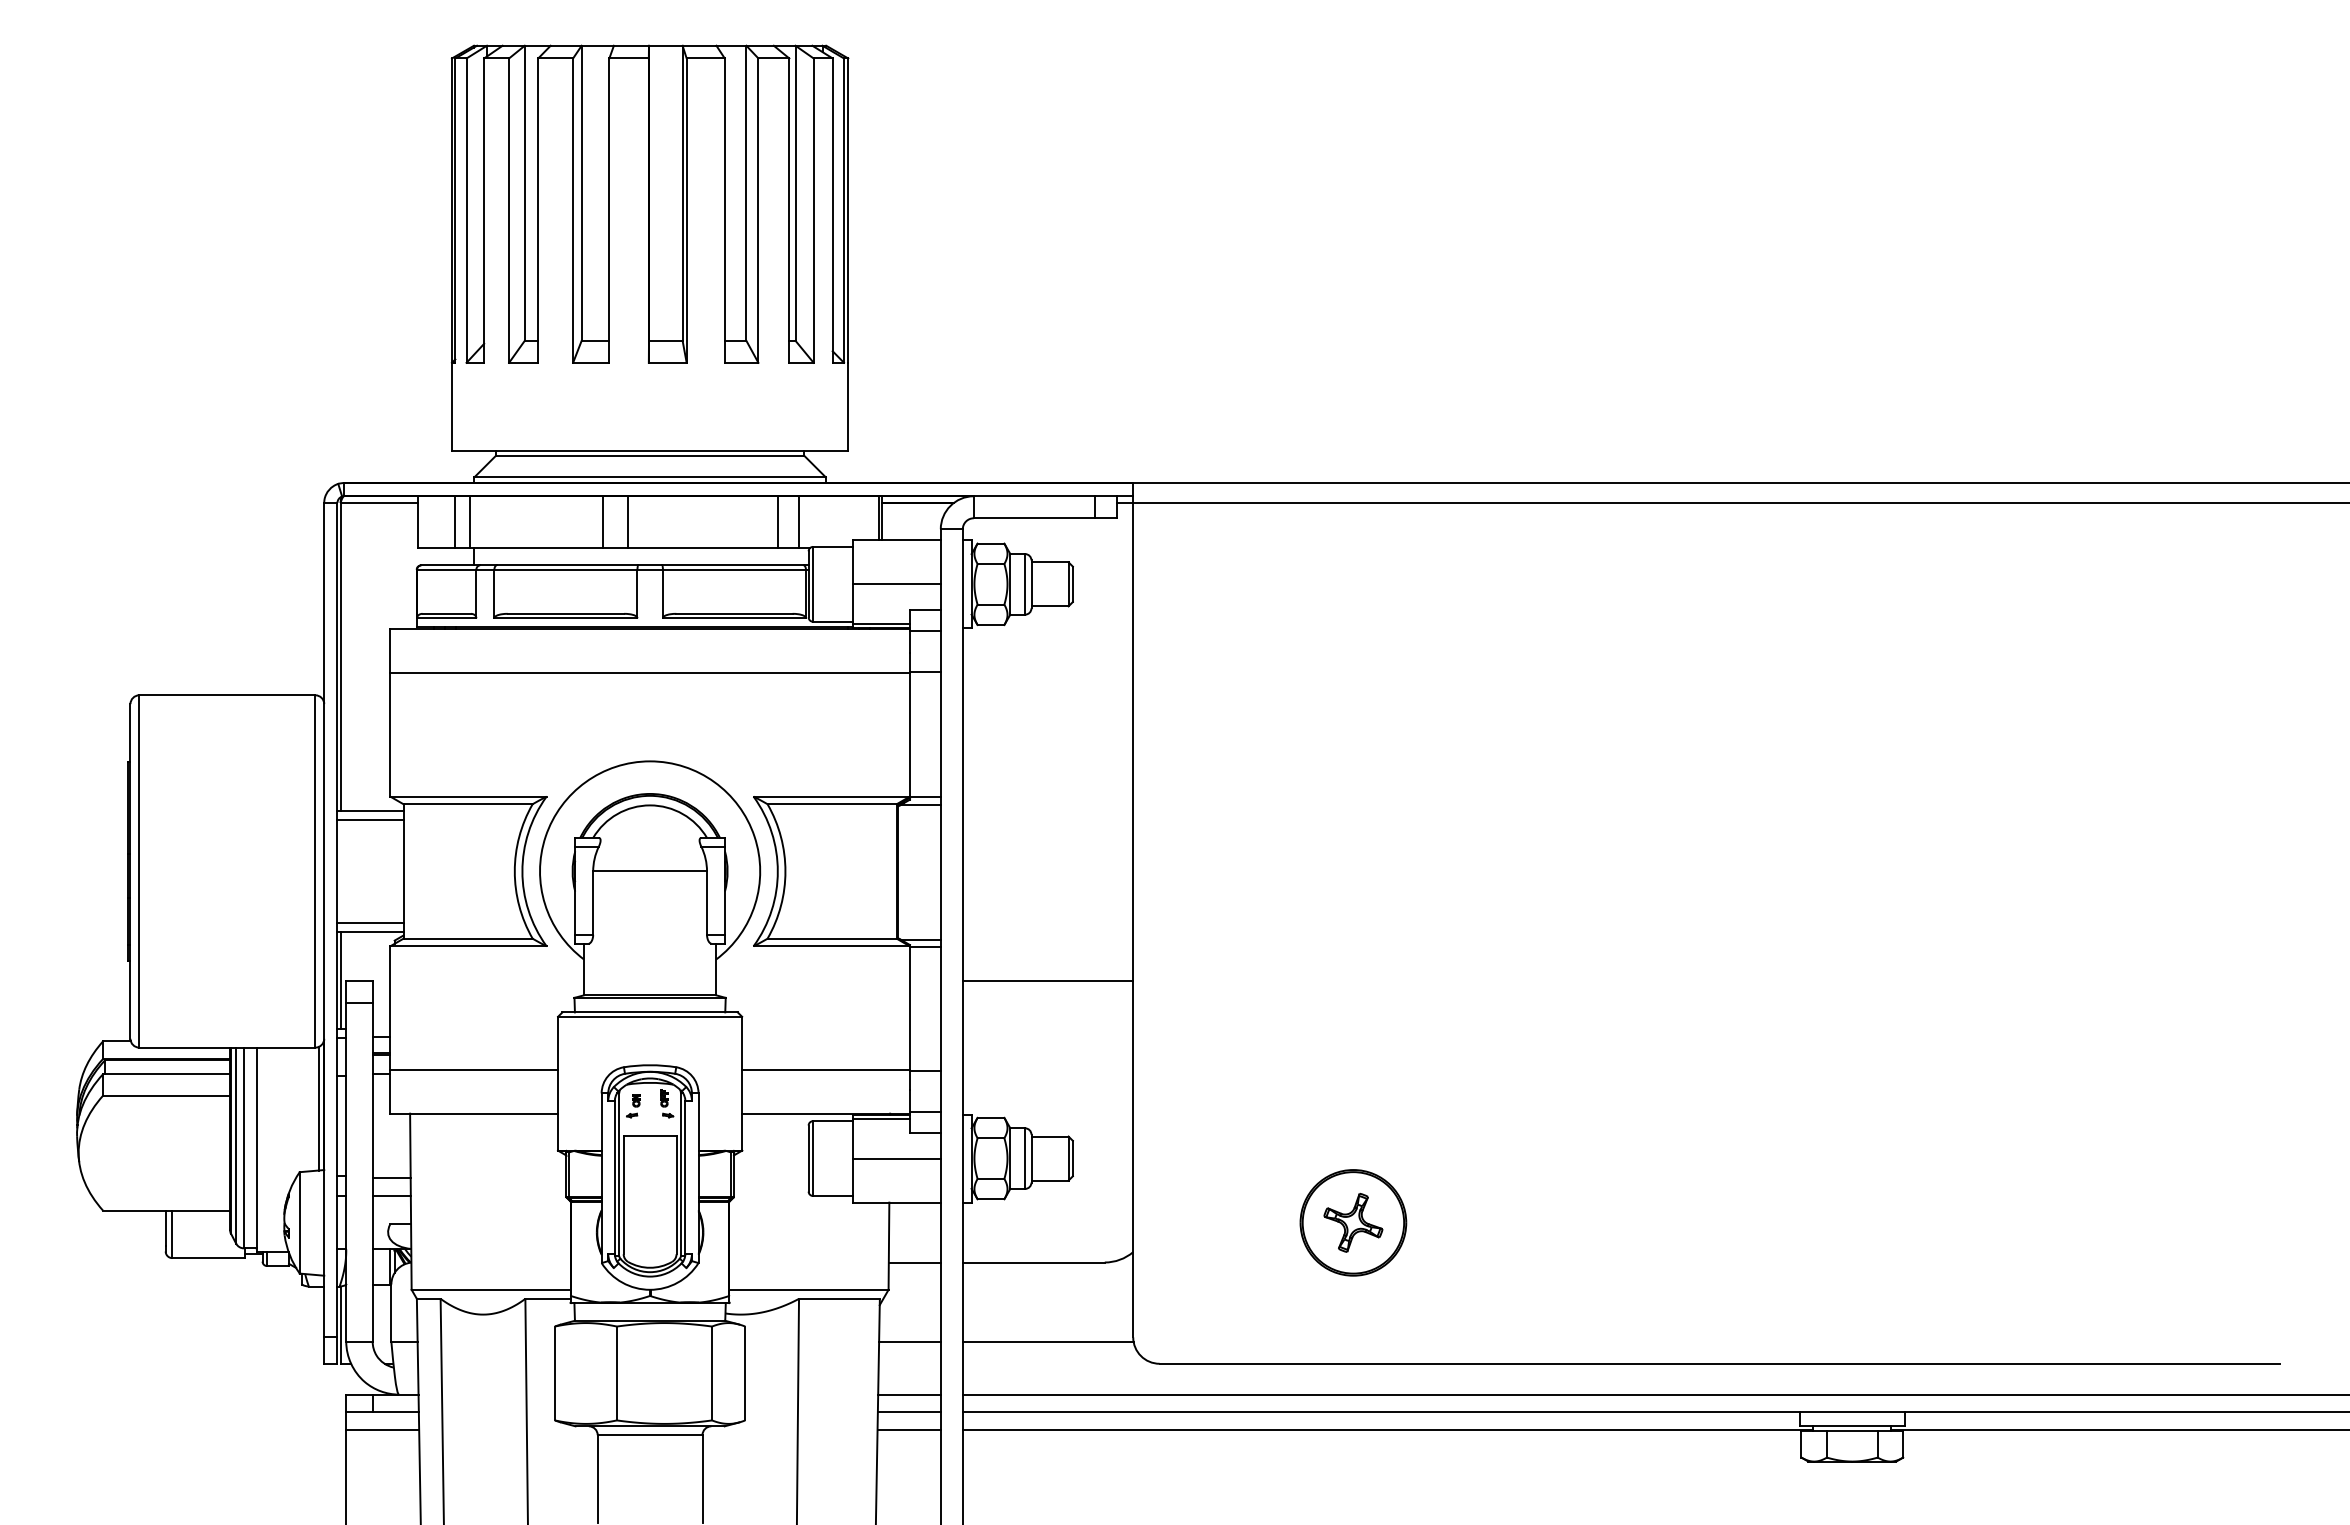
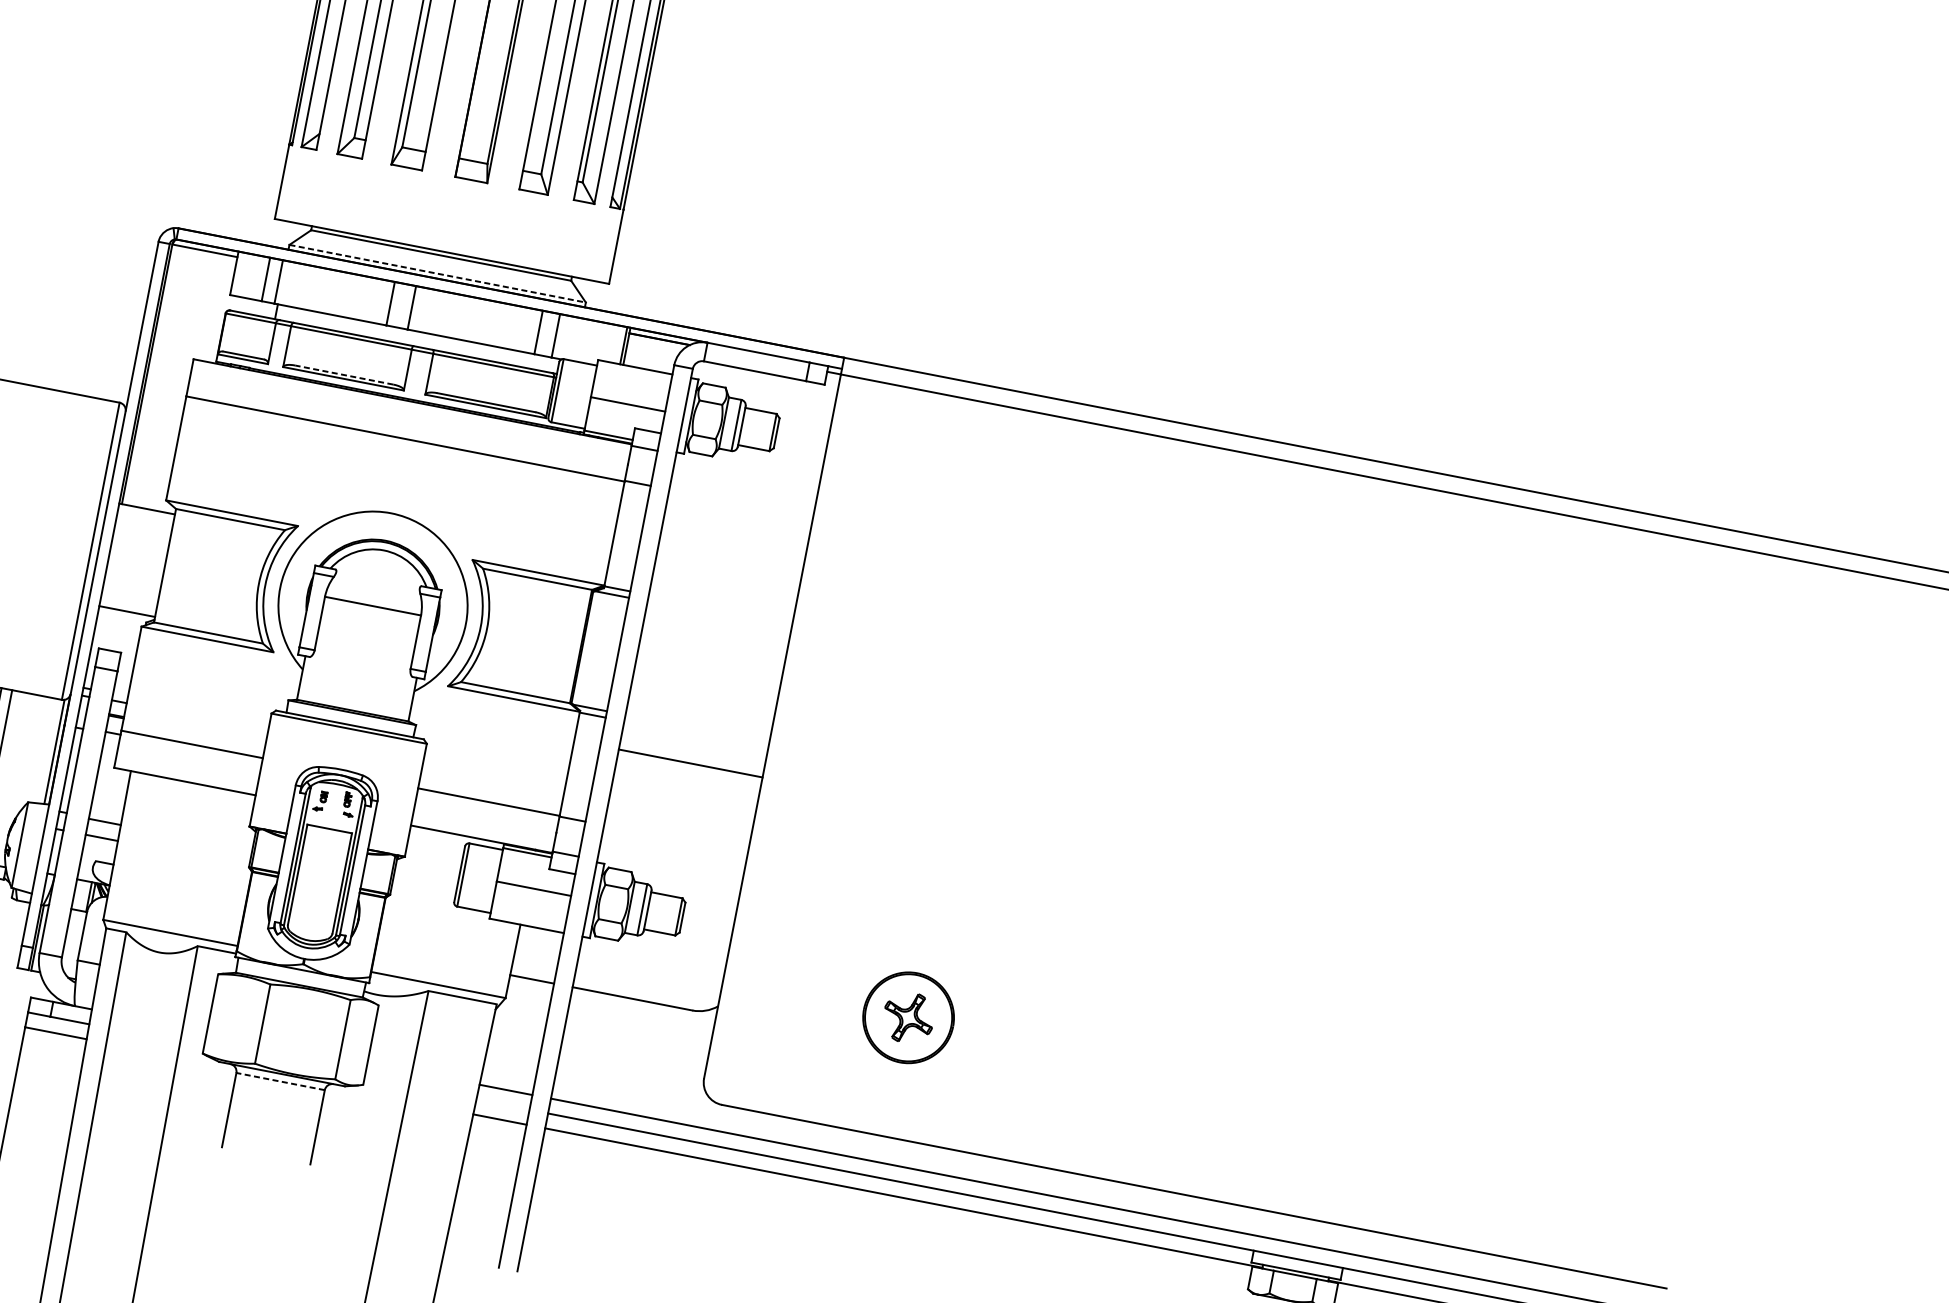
line: (650, 477) -> (437, 273), solid -> dashed
line: (565, 613) -> (343, 374), solid -> dashed
line: (370, 819) -> (145, 516), removed
line: (370, 923) -> (128, 604), removed
line: (340, 980) -> (94, 647), removed
line: (909, 1341) -> (514, 1045), removed
line: (1047, 1341) -> (631, 1067), removed
line: (908, 1412) -> (502, 1104), removed
line: (649, 1435) -> (280, 1081), solid -> dashed

